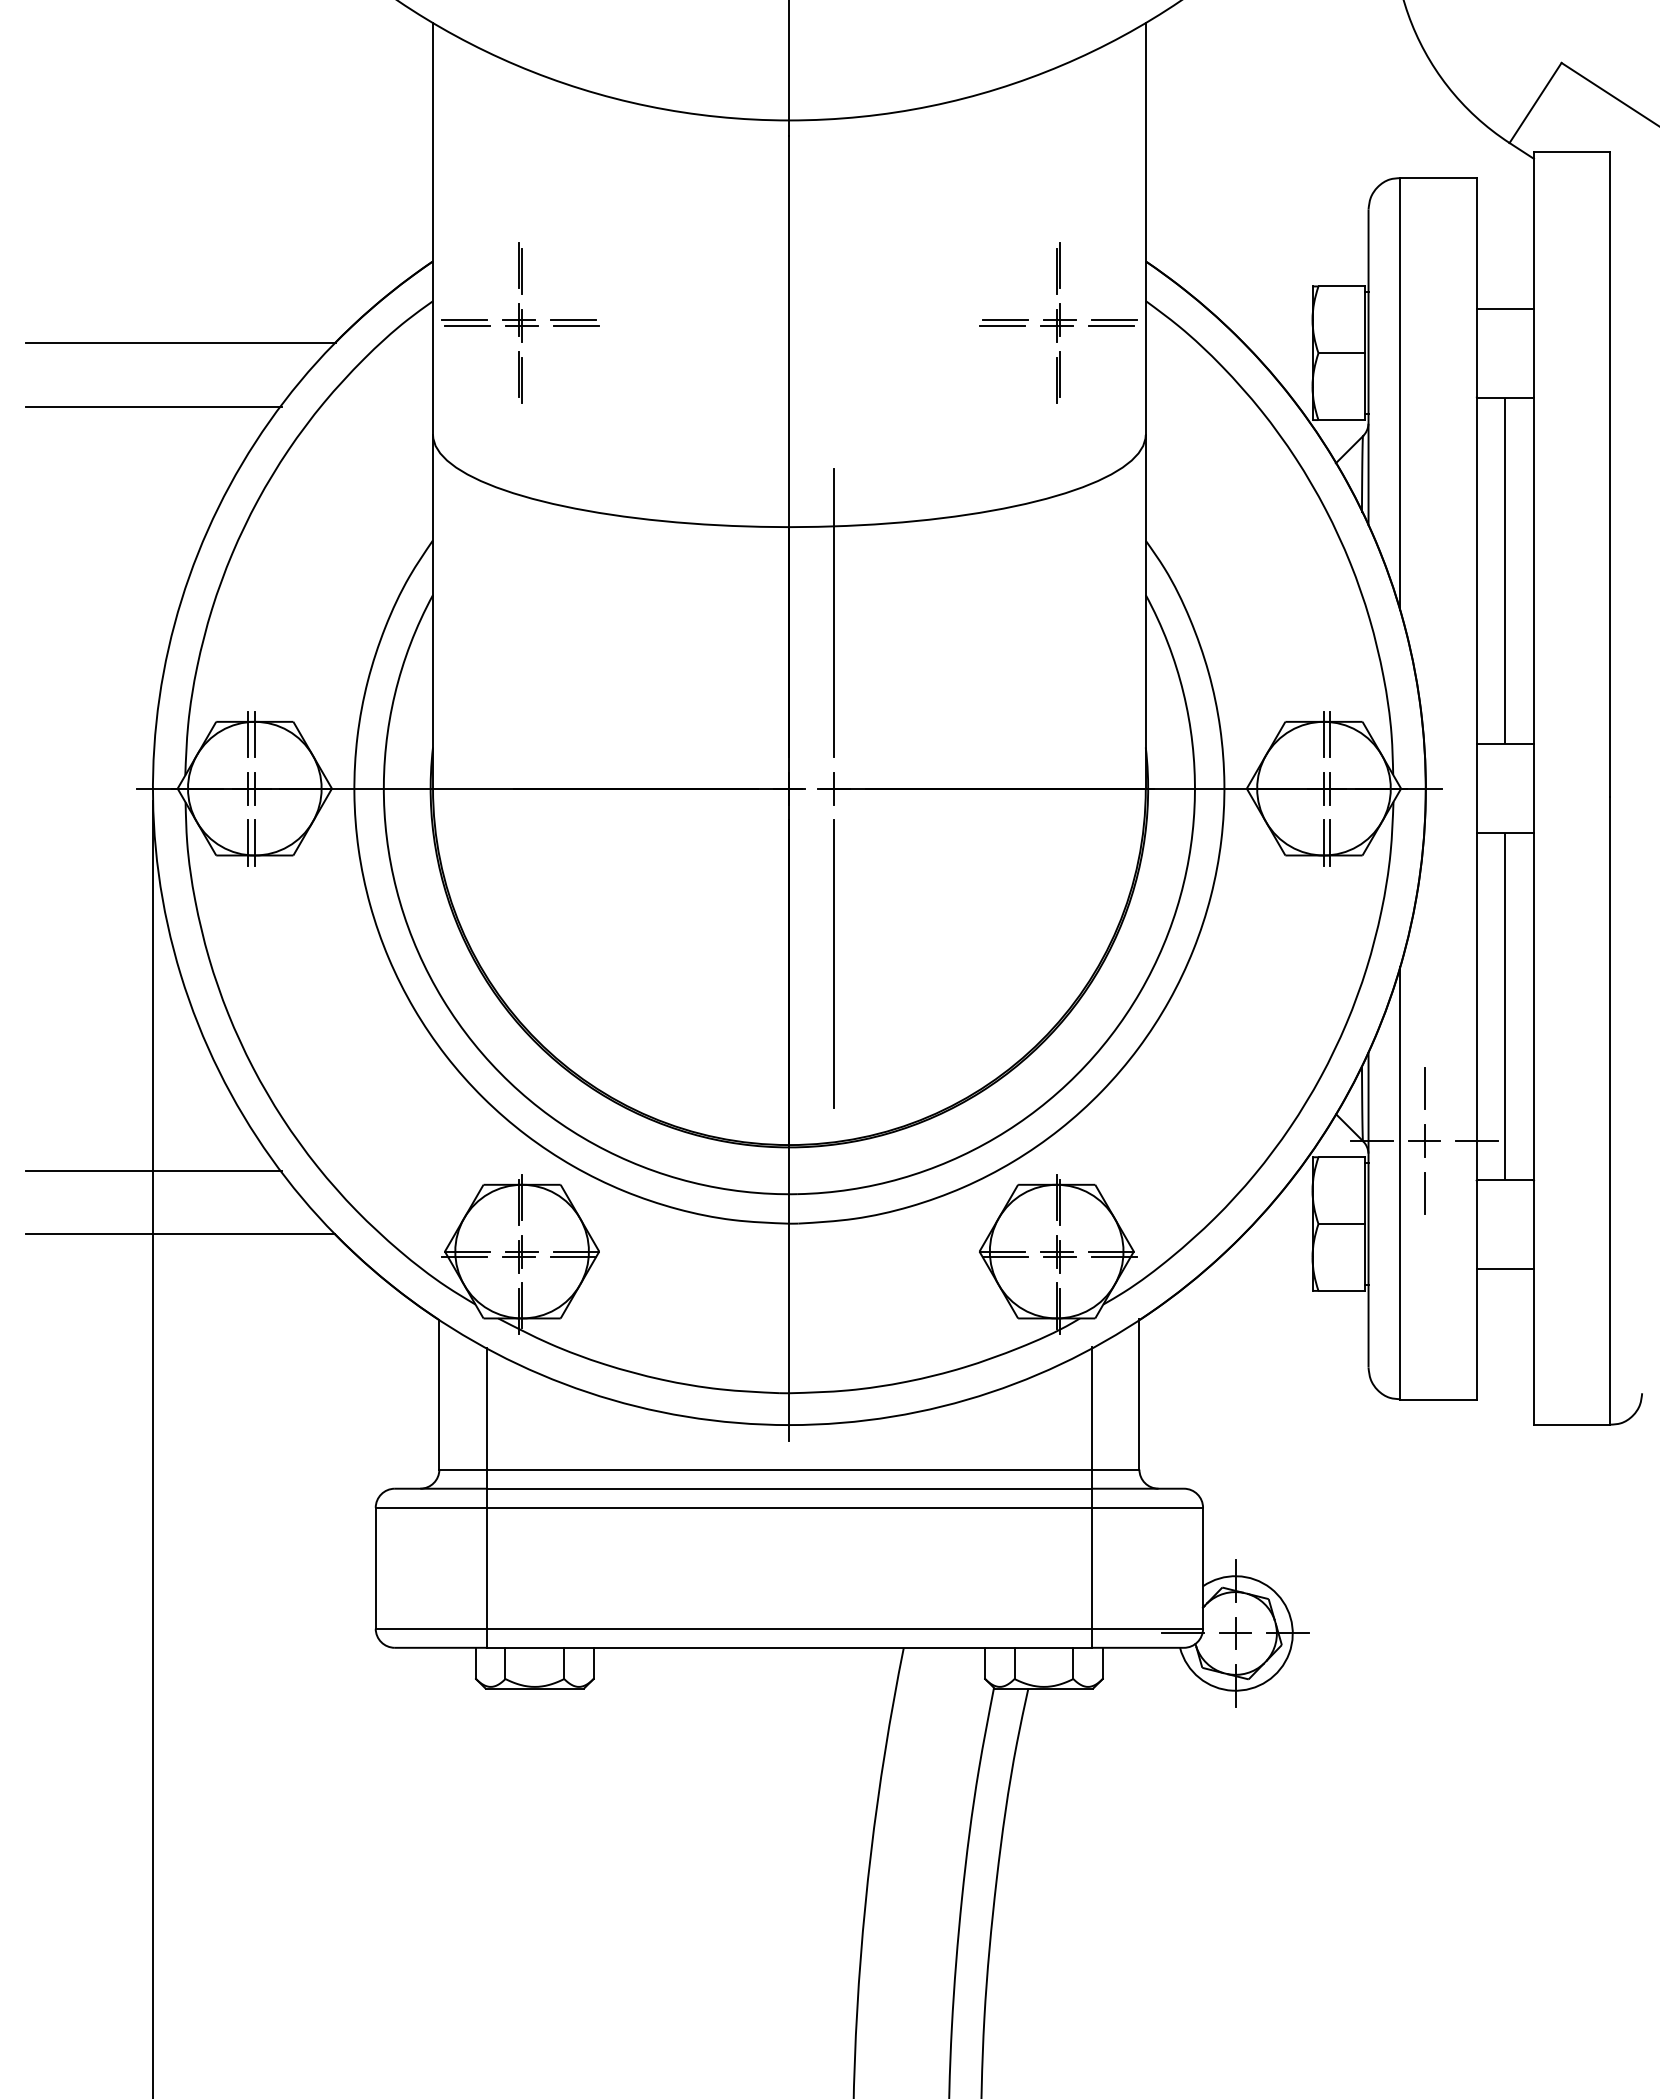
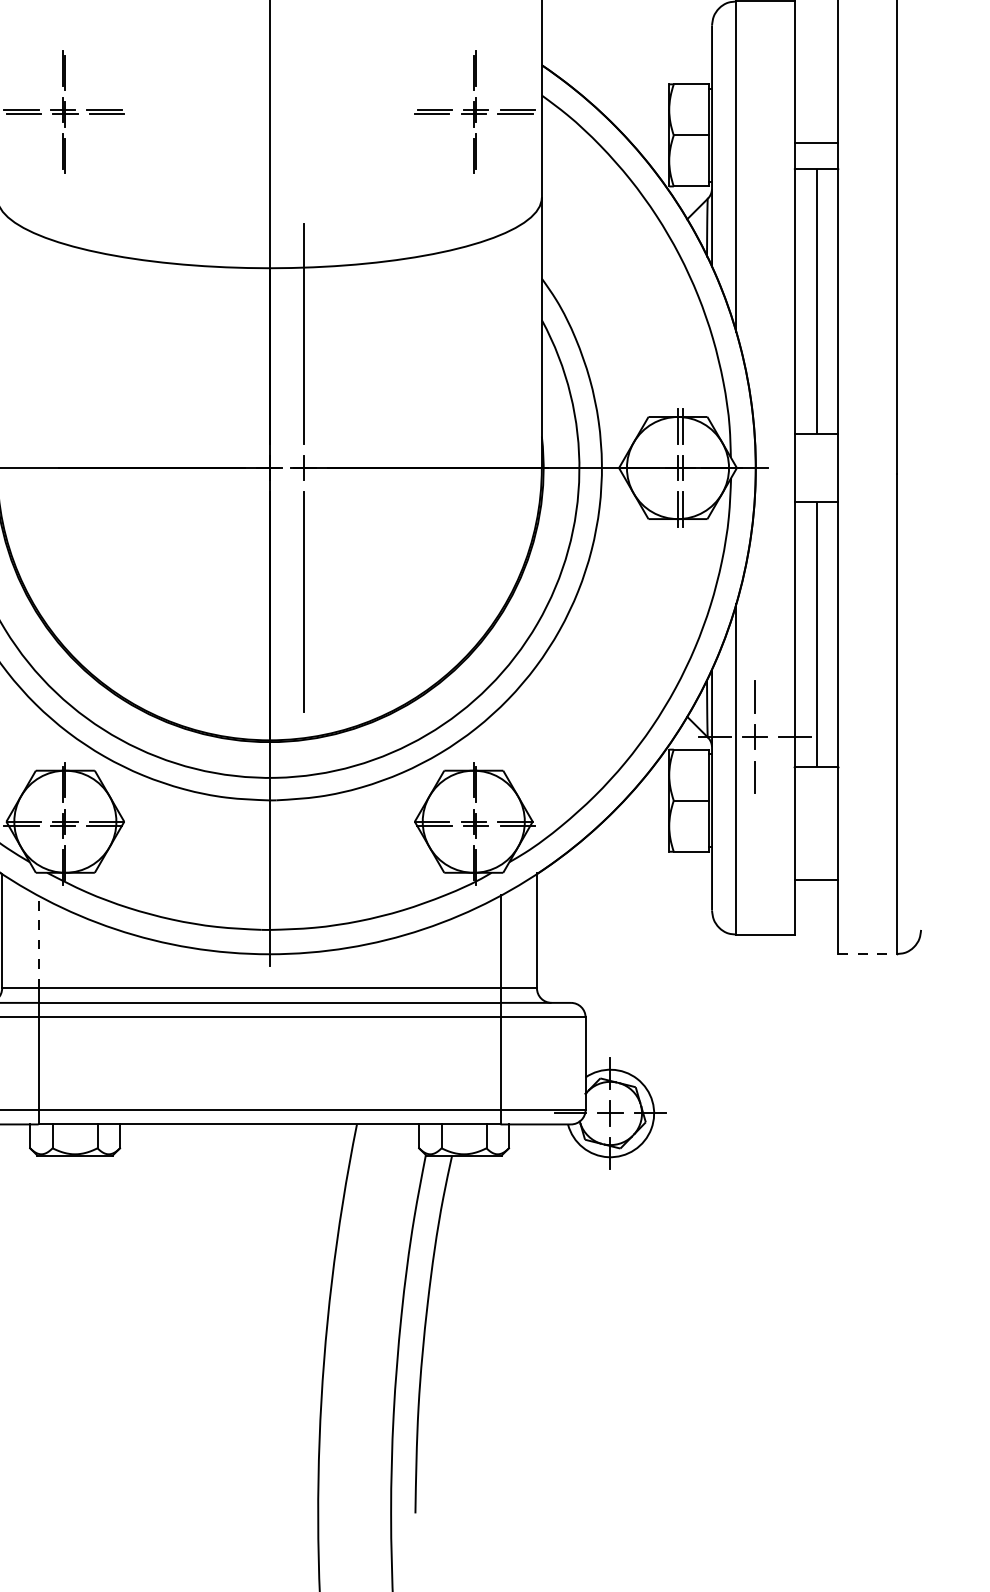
line: (1504, 308) -> (815, 143), moved
line: (1504, 1268) -> (815, 879), moved
line: (487, 1408) -> (38, 941), solid -> dashed
line: (1572, 1425) -> (867, 954), solid -> dashed

